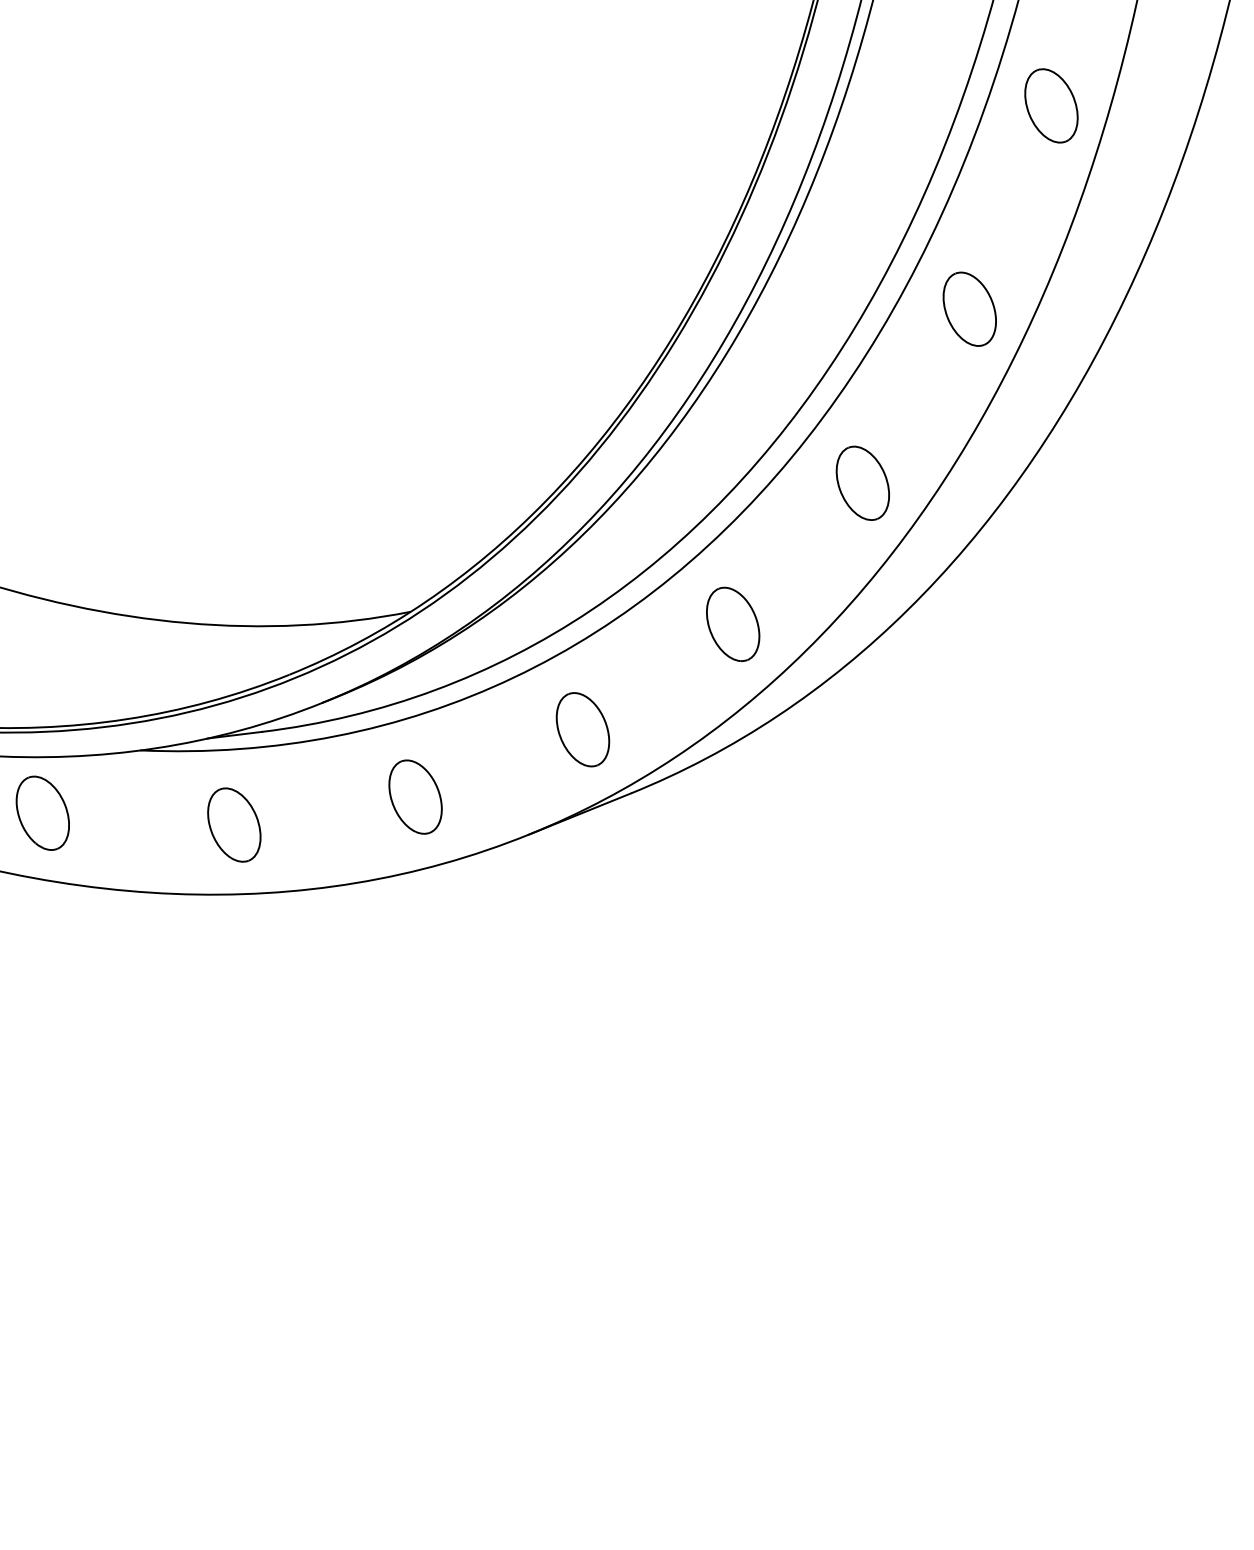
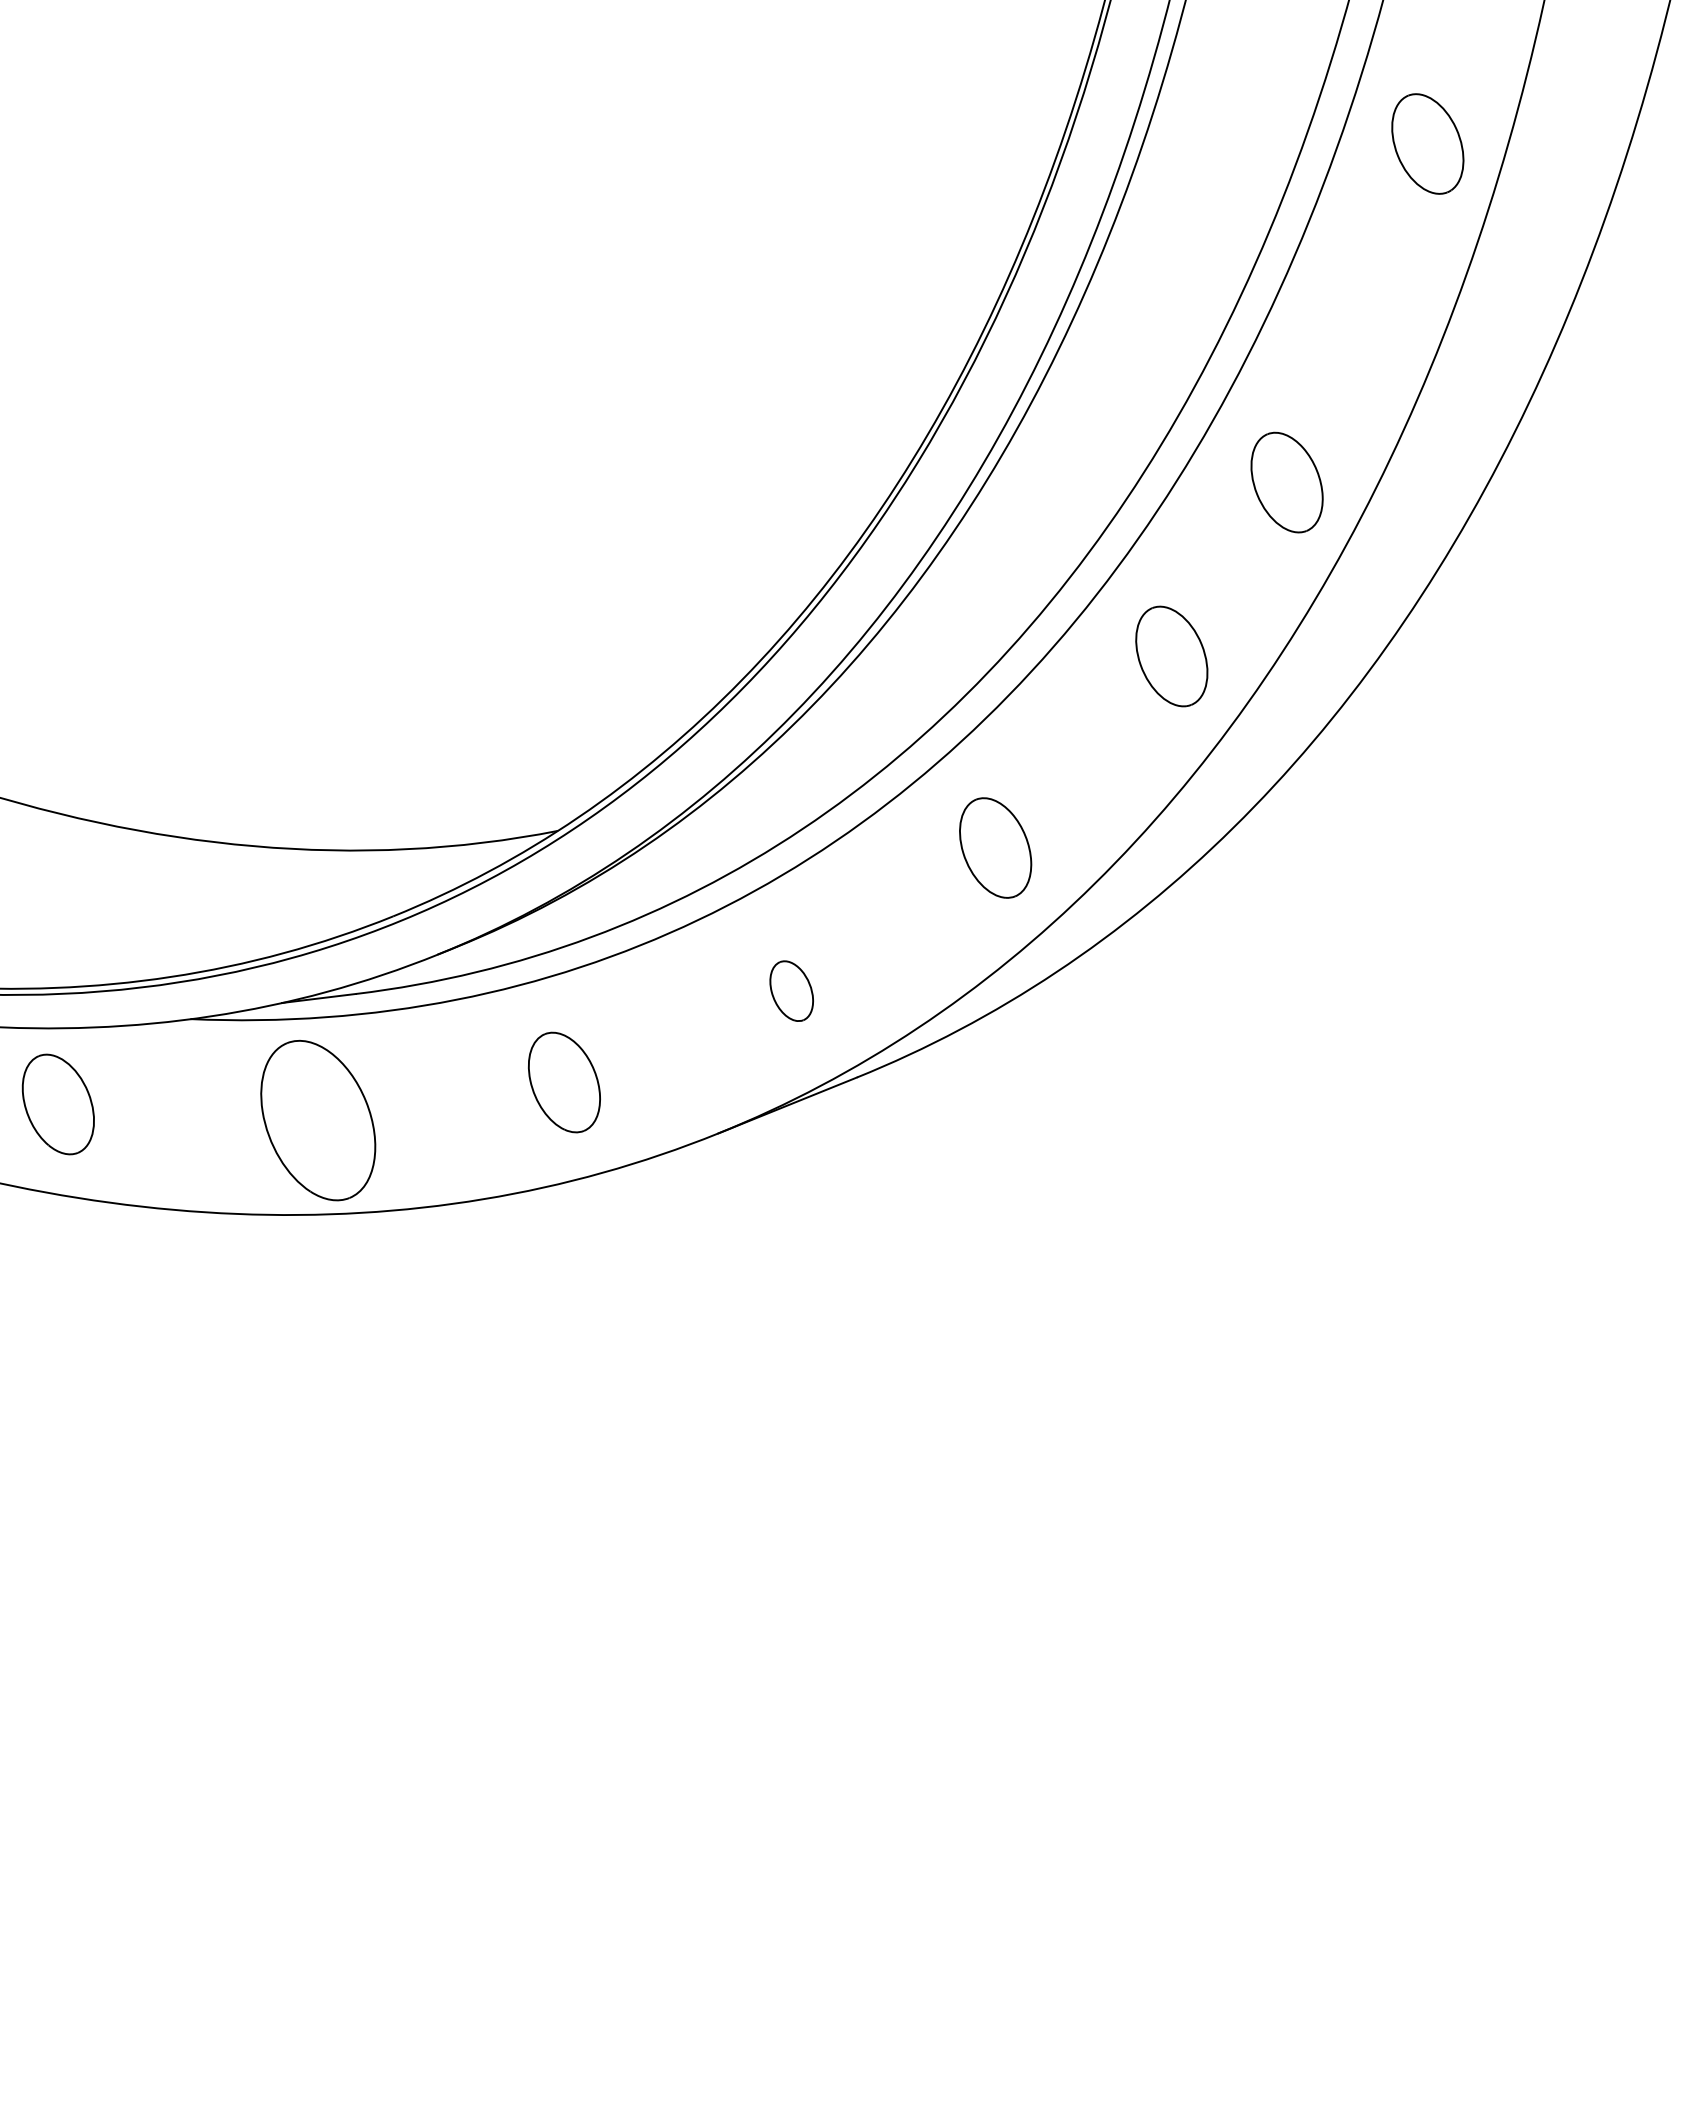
part: (969, 308) -> (1286, 481), moved
part: (582, 729) -> (791, 990), size x0.6
part: (234, 824) -> (318, 1119), size x1.6

